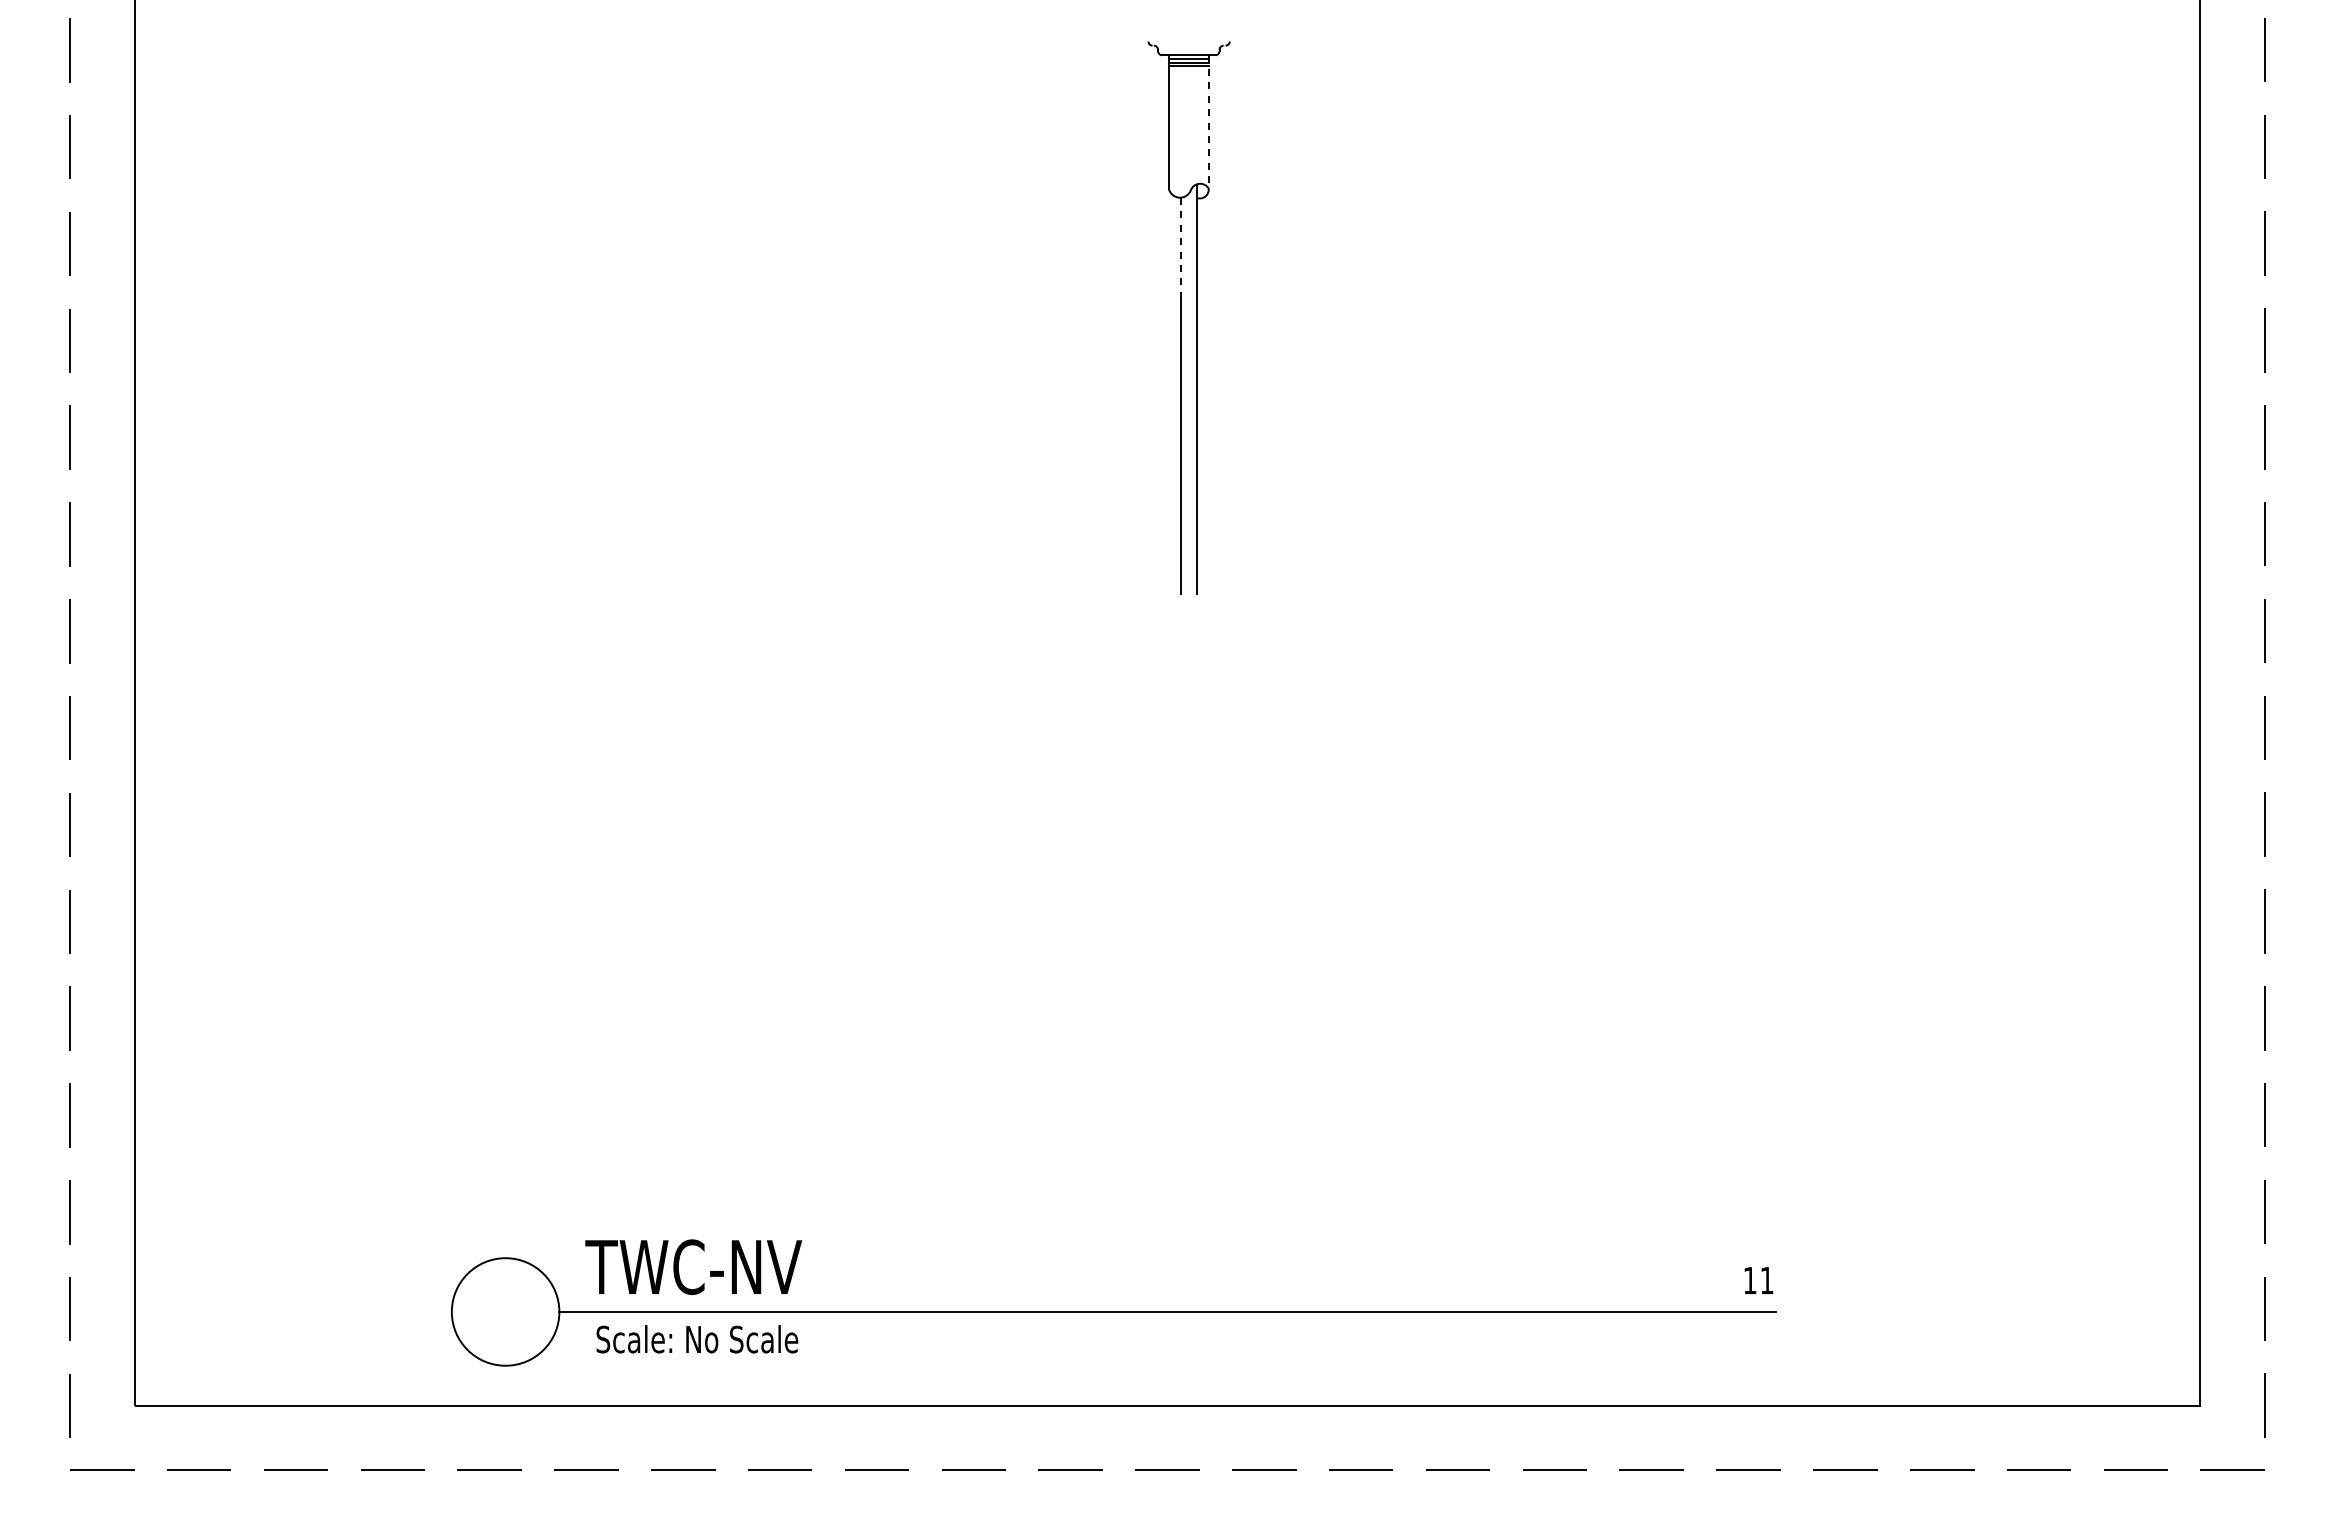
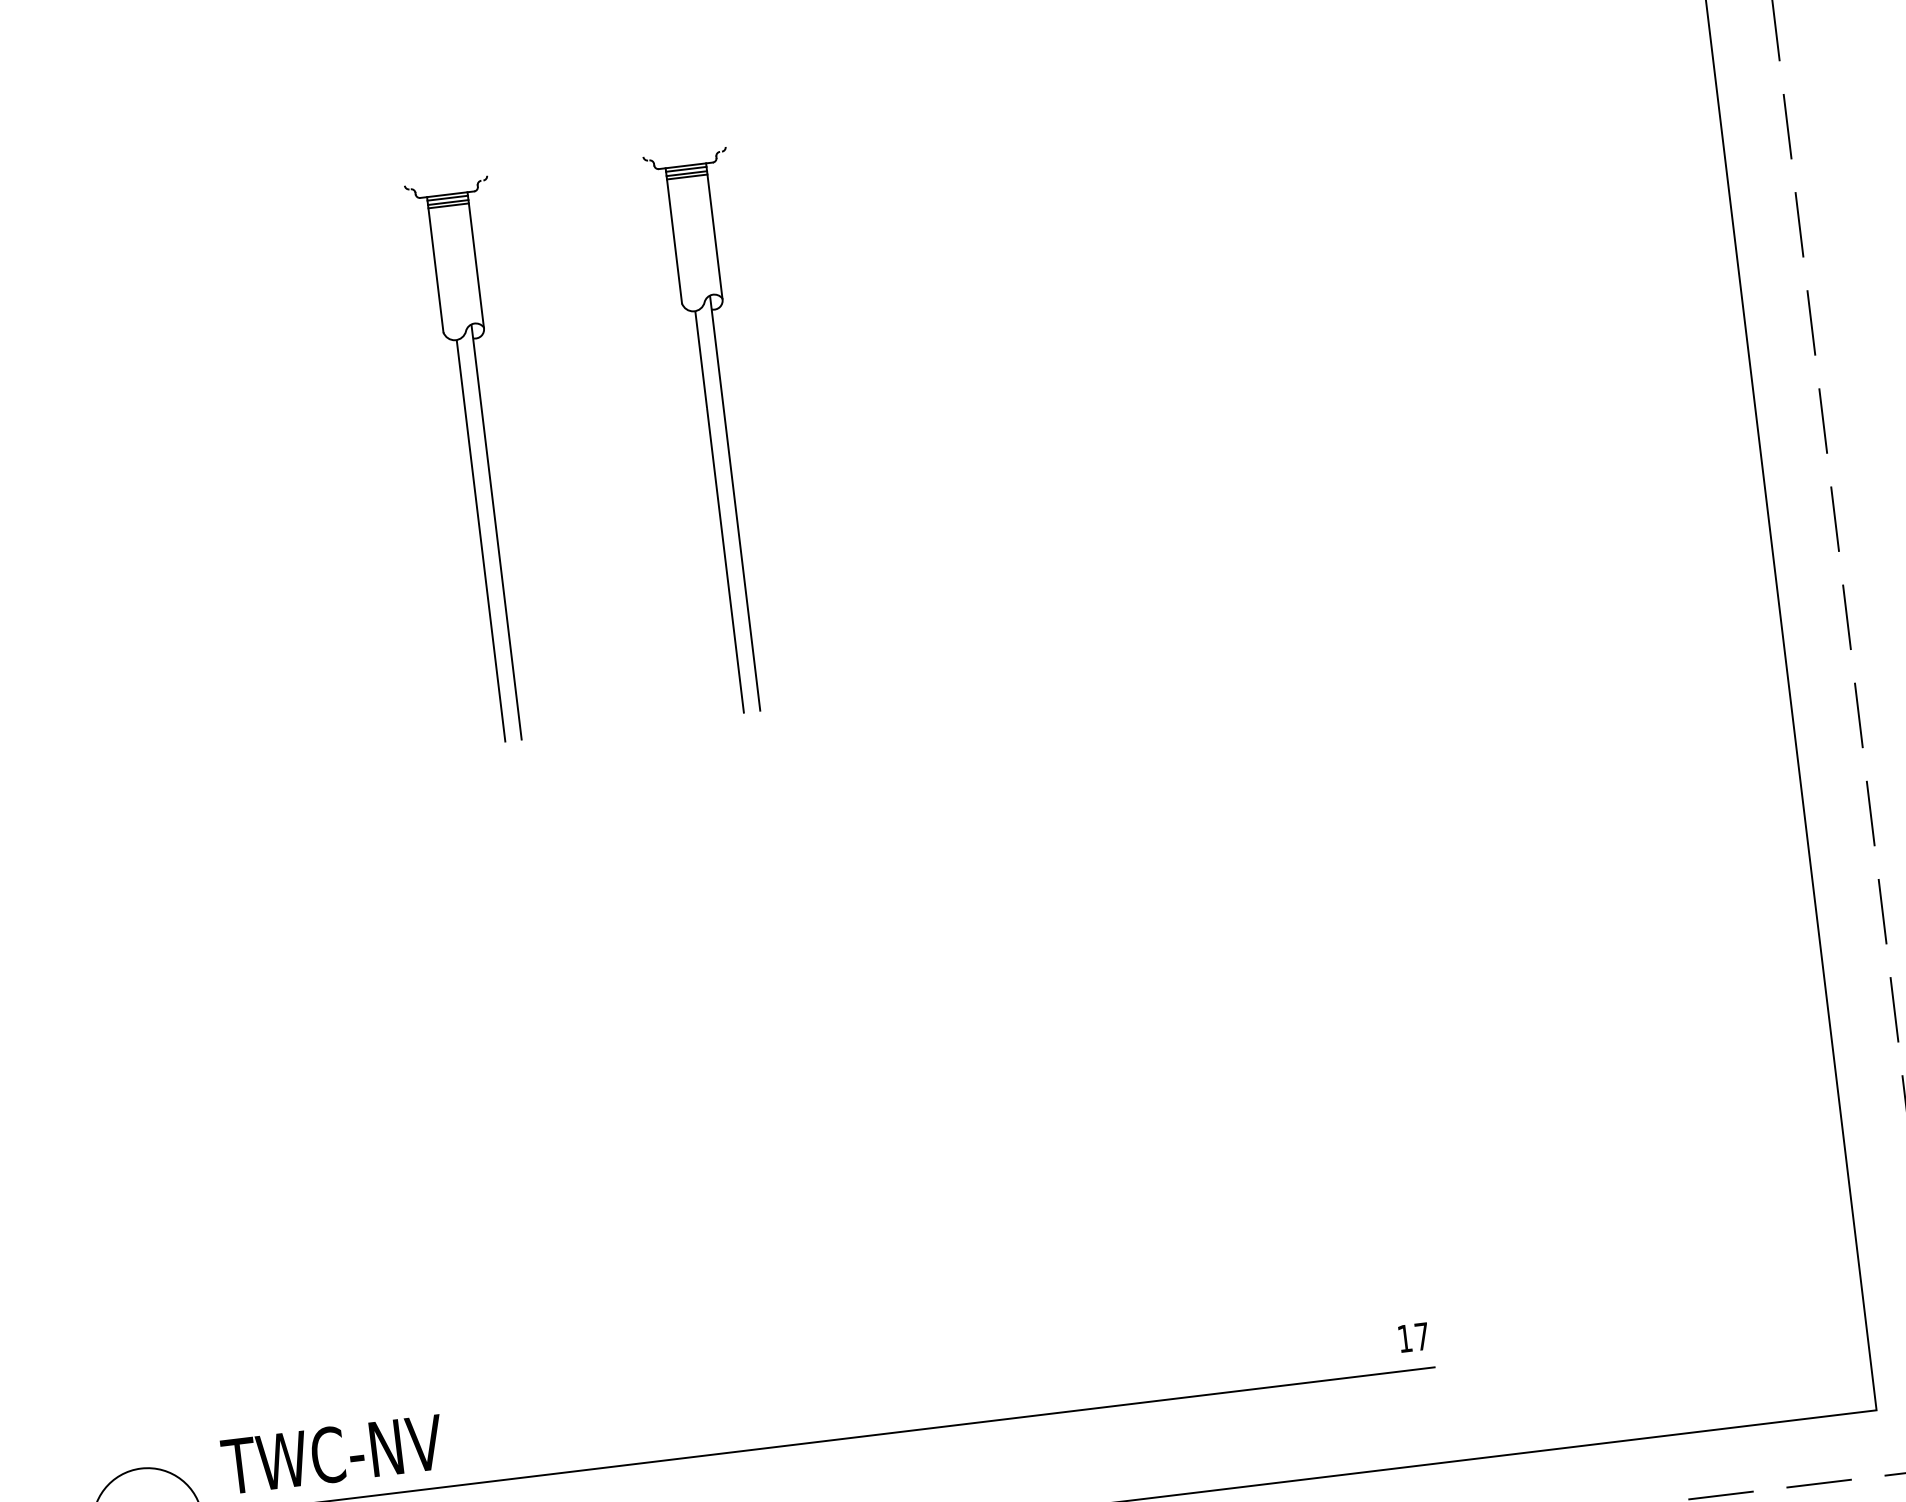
line: (1208, 121) -> (714, 230), dashed -> solid
line: (1180, 245) -> (700, 359), dashed -> solid
part: (945, 317) -> (471, 461), added
text: (1766, 1280) -> (1421, 1336), 11 -> 17

